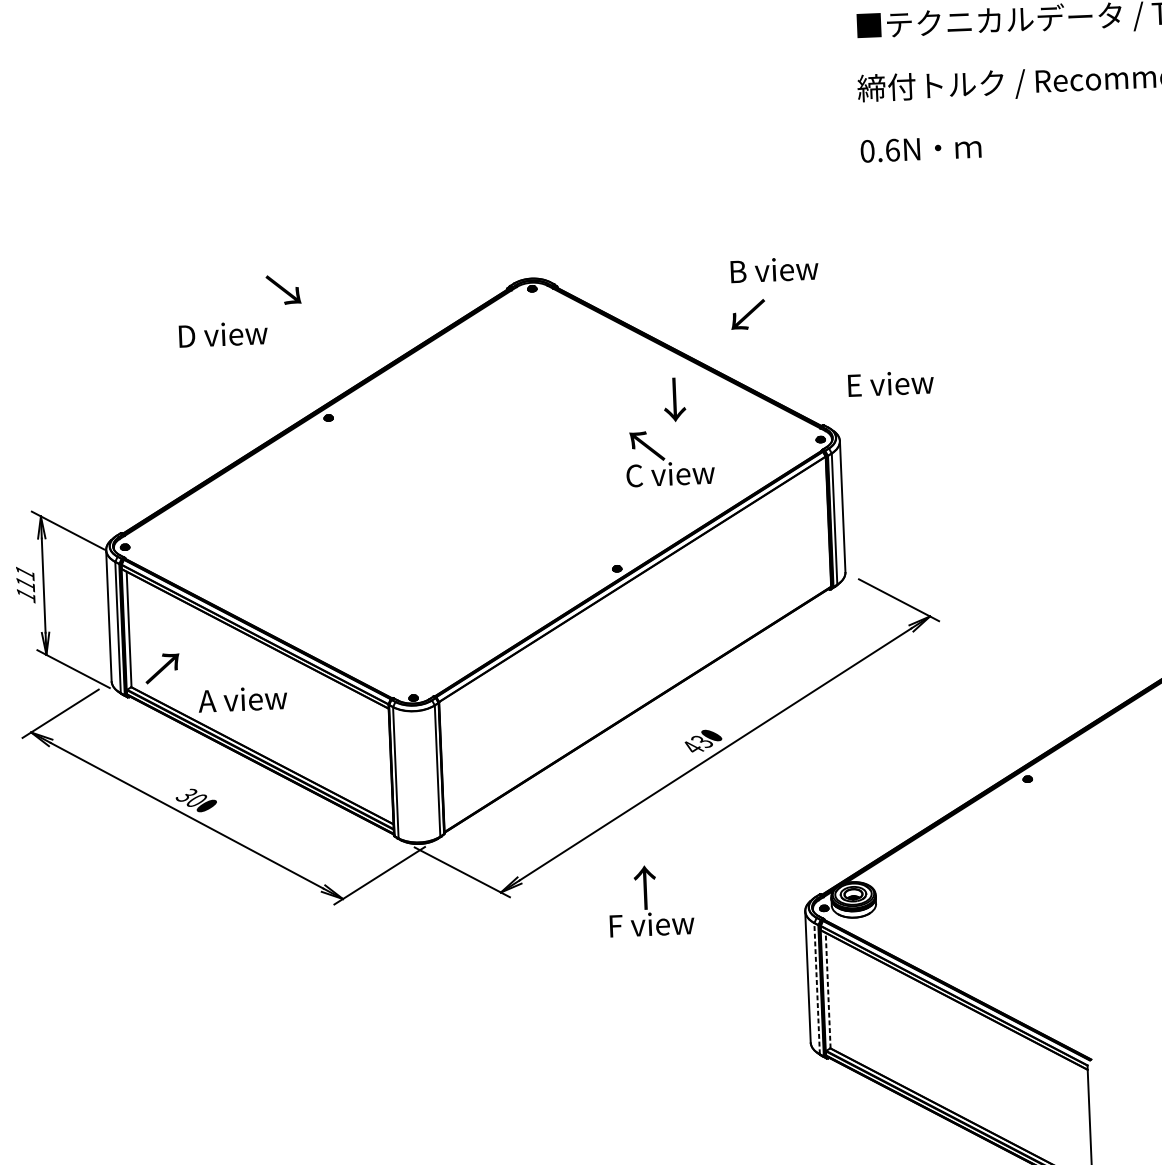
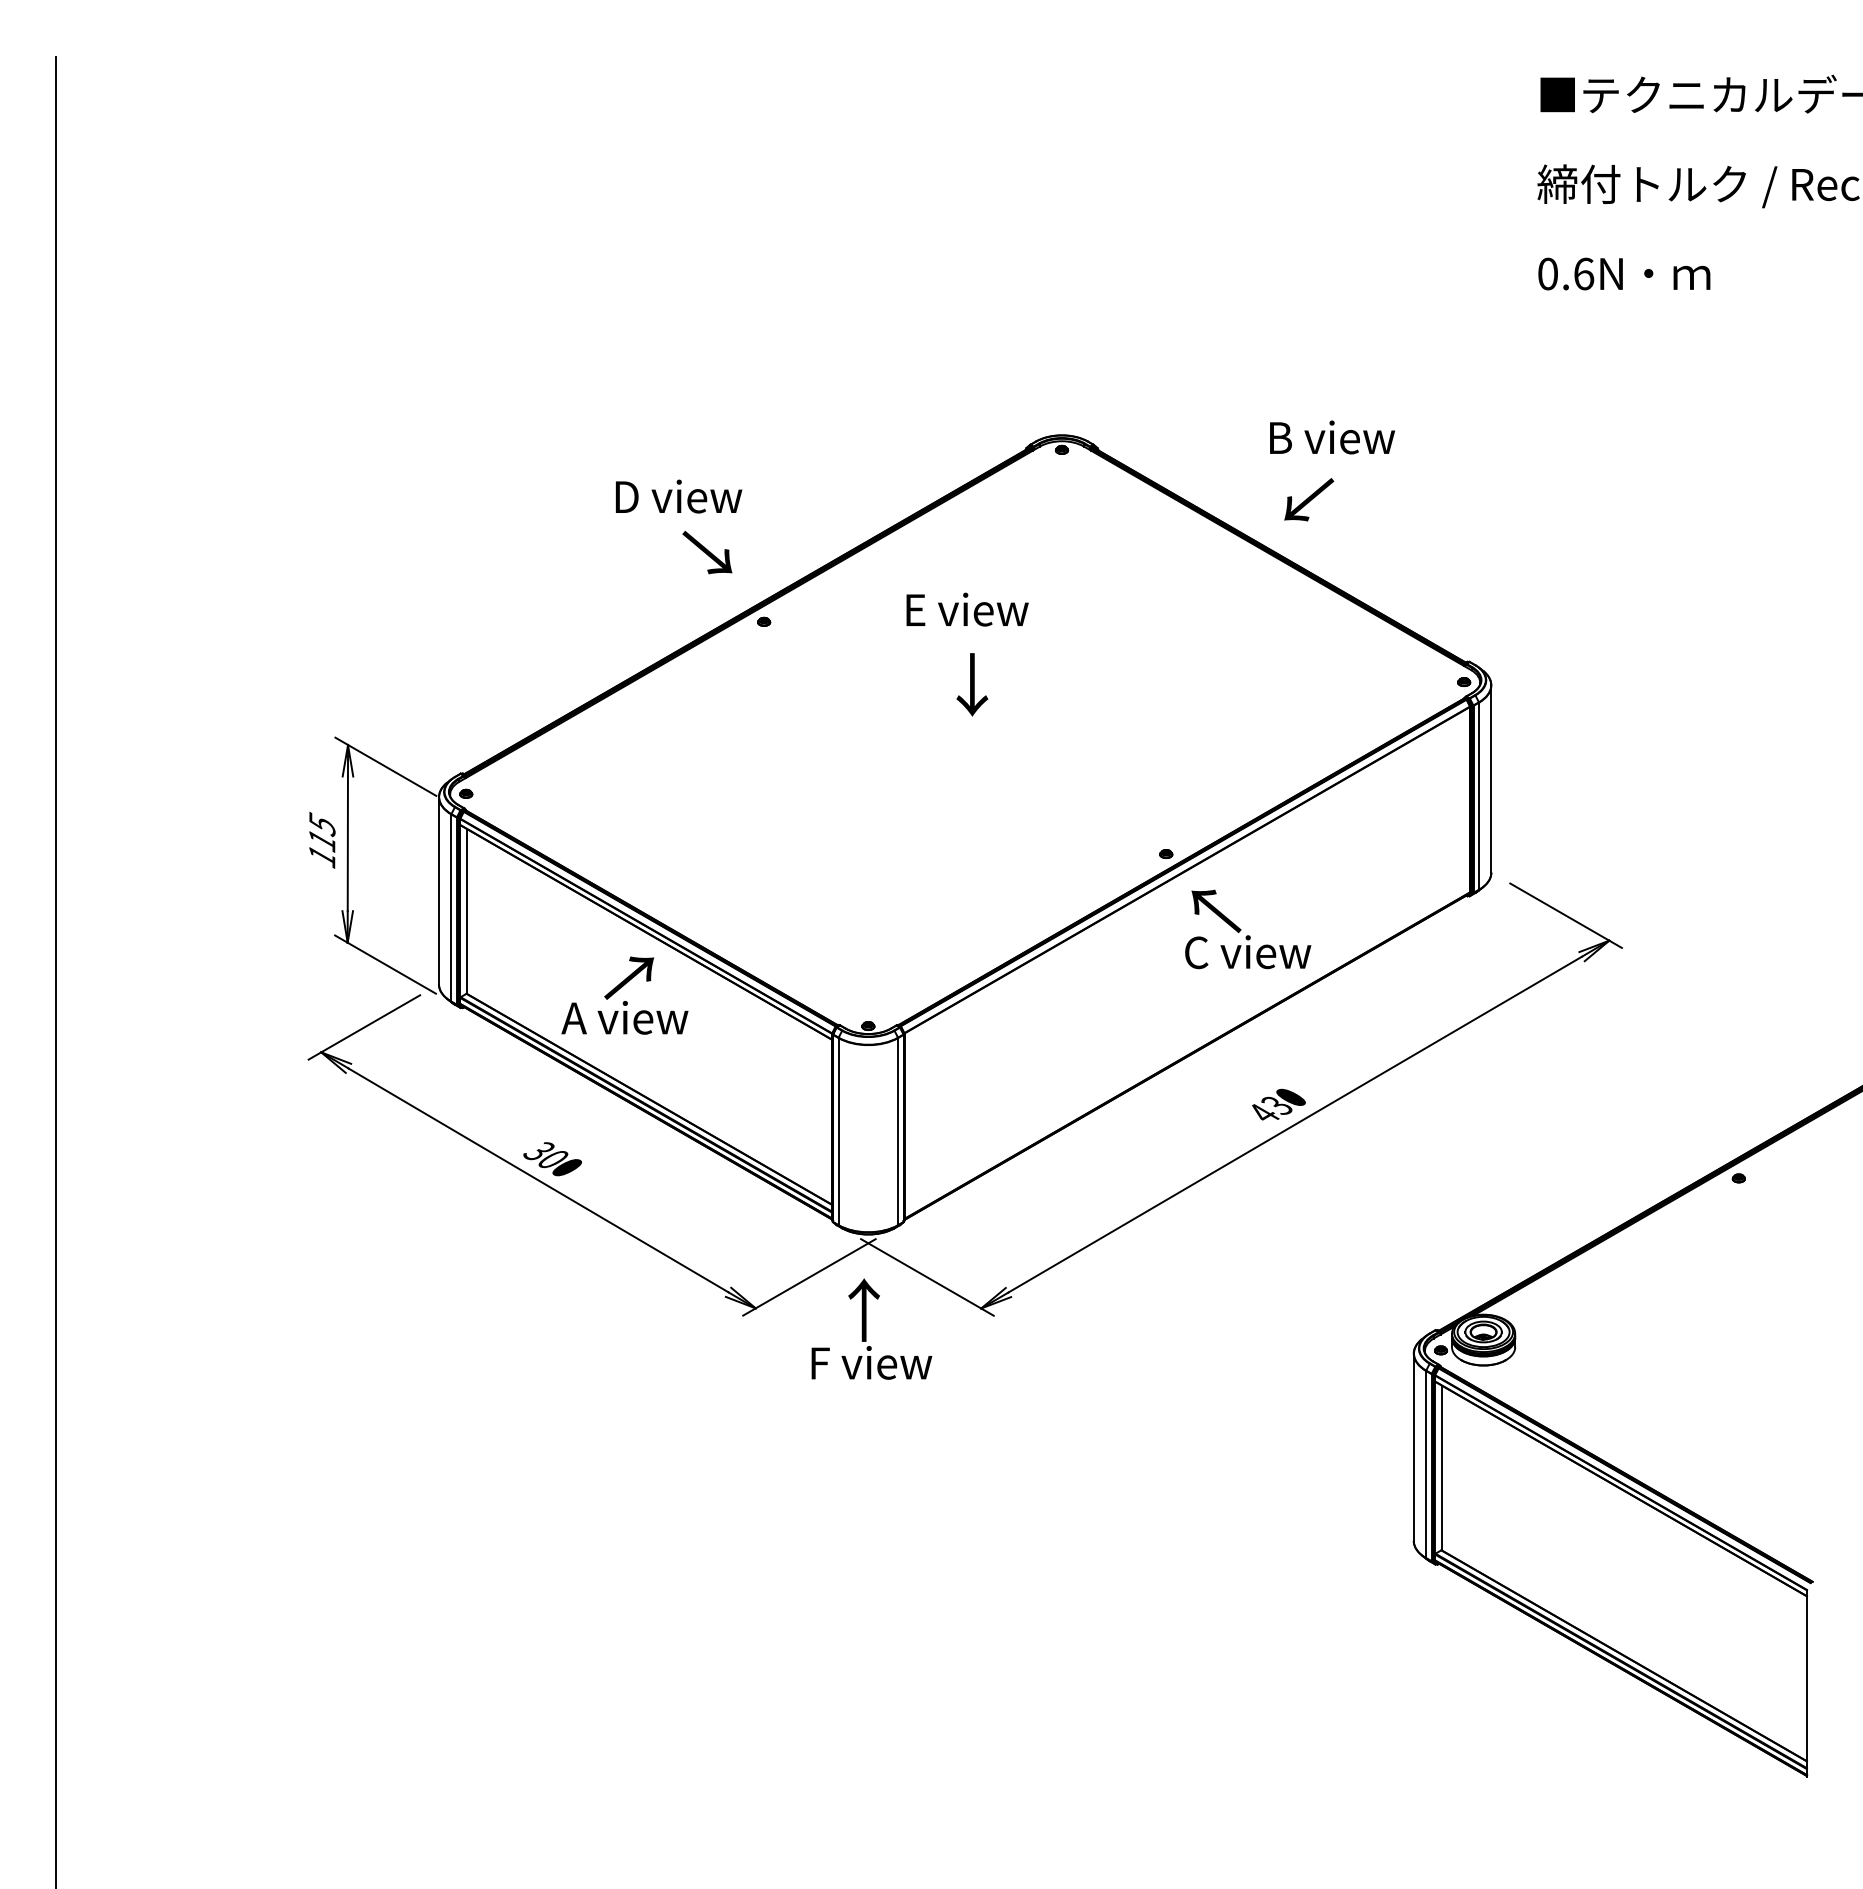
text: (774, 269) -> (1332, 437), moved
text: (283, 289) -> (707, 552), moved
text: (748, 314) -> (1309, 499), moved
text: (223, 334) -> (679, 496), moved
text: (890, 383) -> (967, 609), moved
text: (674, 399) -> (972, 684), moved
text: (670, 458) -> (1248, 929), moved
text: (25, 572) -> (322, 824), 111 -> 115
text: (162, 668) -> (629, 977), moved
text: (650, 900) -> (871, 1328), moved
line: (817, 988) -> (1426, 1464), dashed -> solid
line: (827, 990) -> (1441, 1467), dashed -> solid

